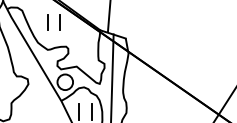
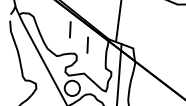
line: (47, 22) -> (87, 45), moved

